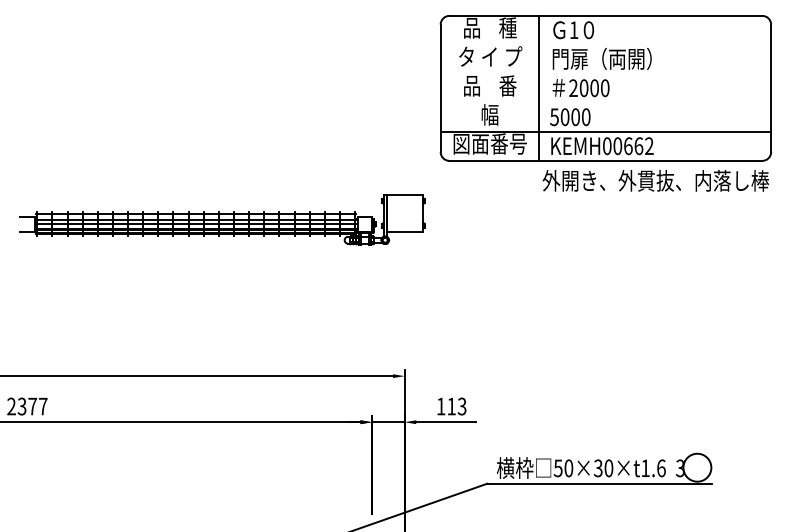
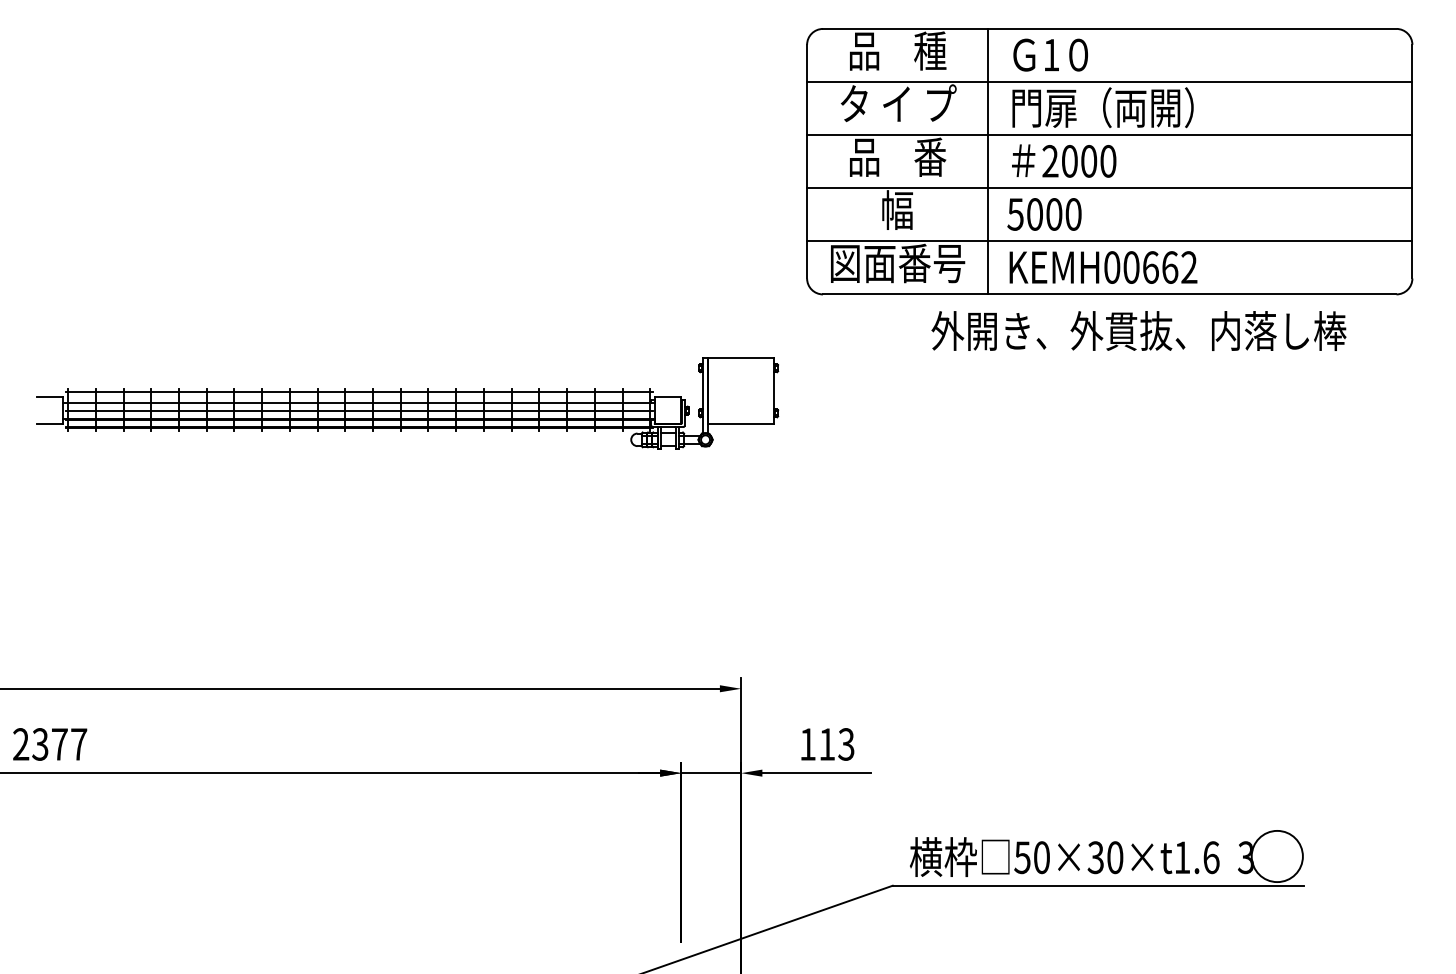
line: (605, 44) -> (1108, 81), added
line: (605, 73) -> (1108, 134), added
line: (605, 102) -> (1108, 187), added
text: (655, 180) -> (1138, 330), moved

